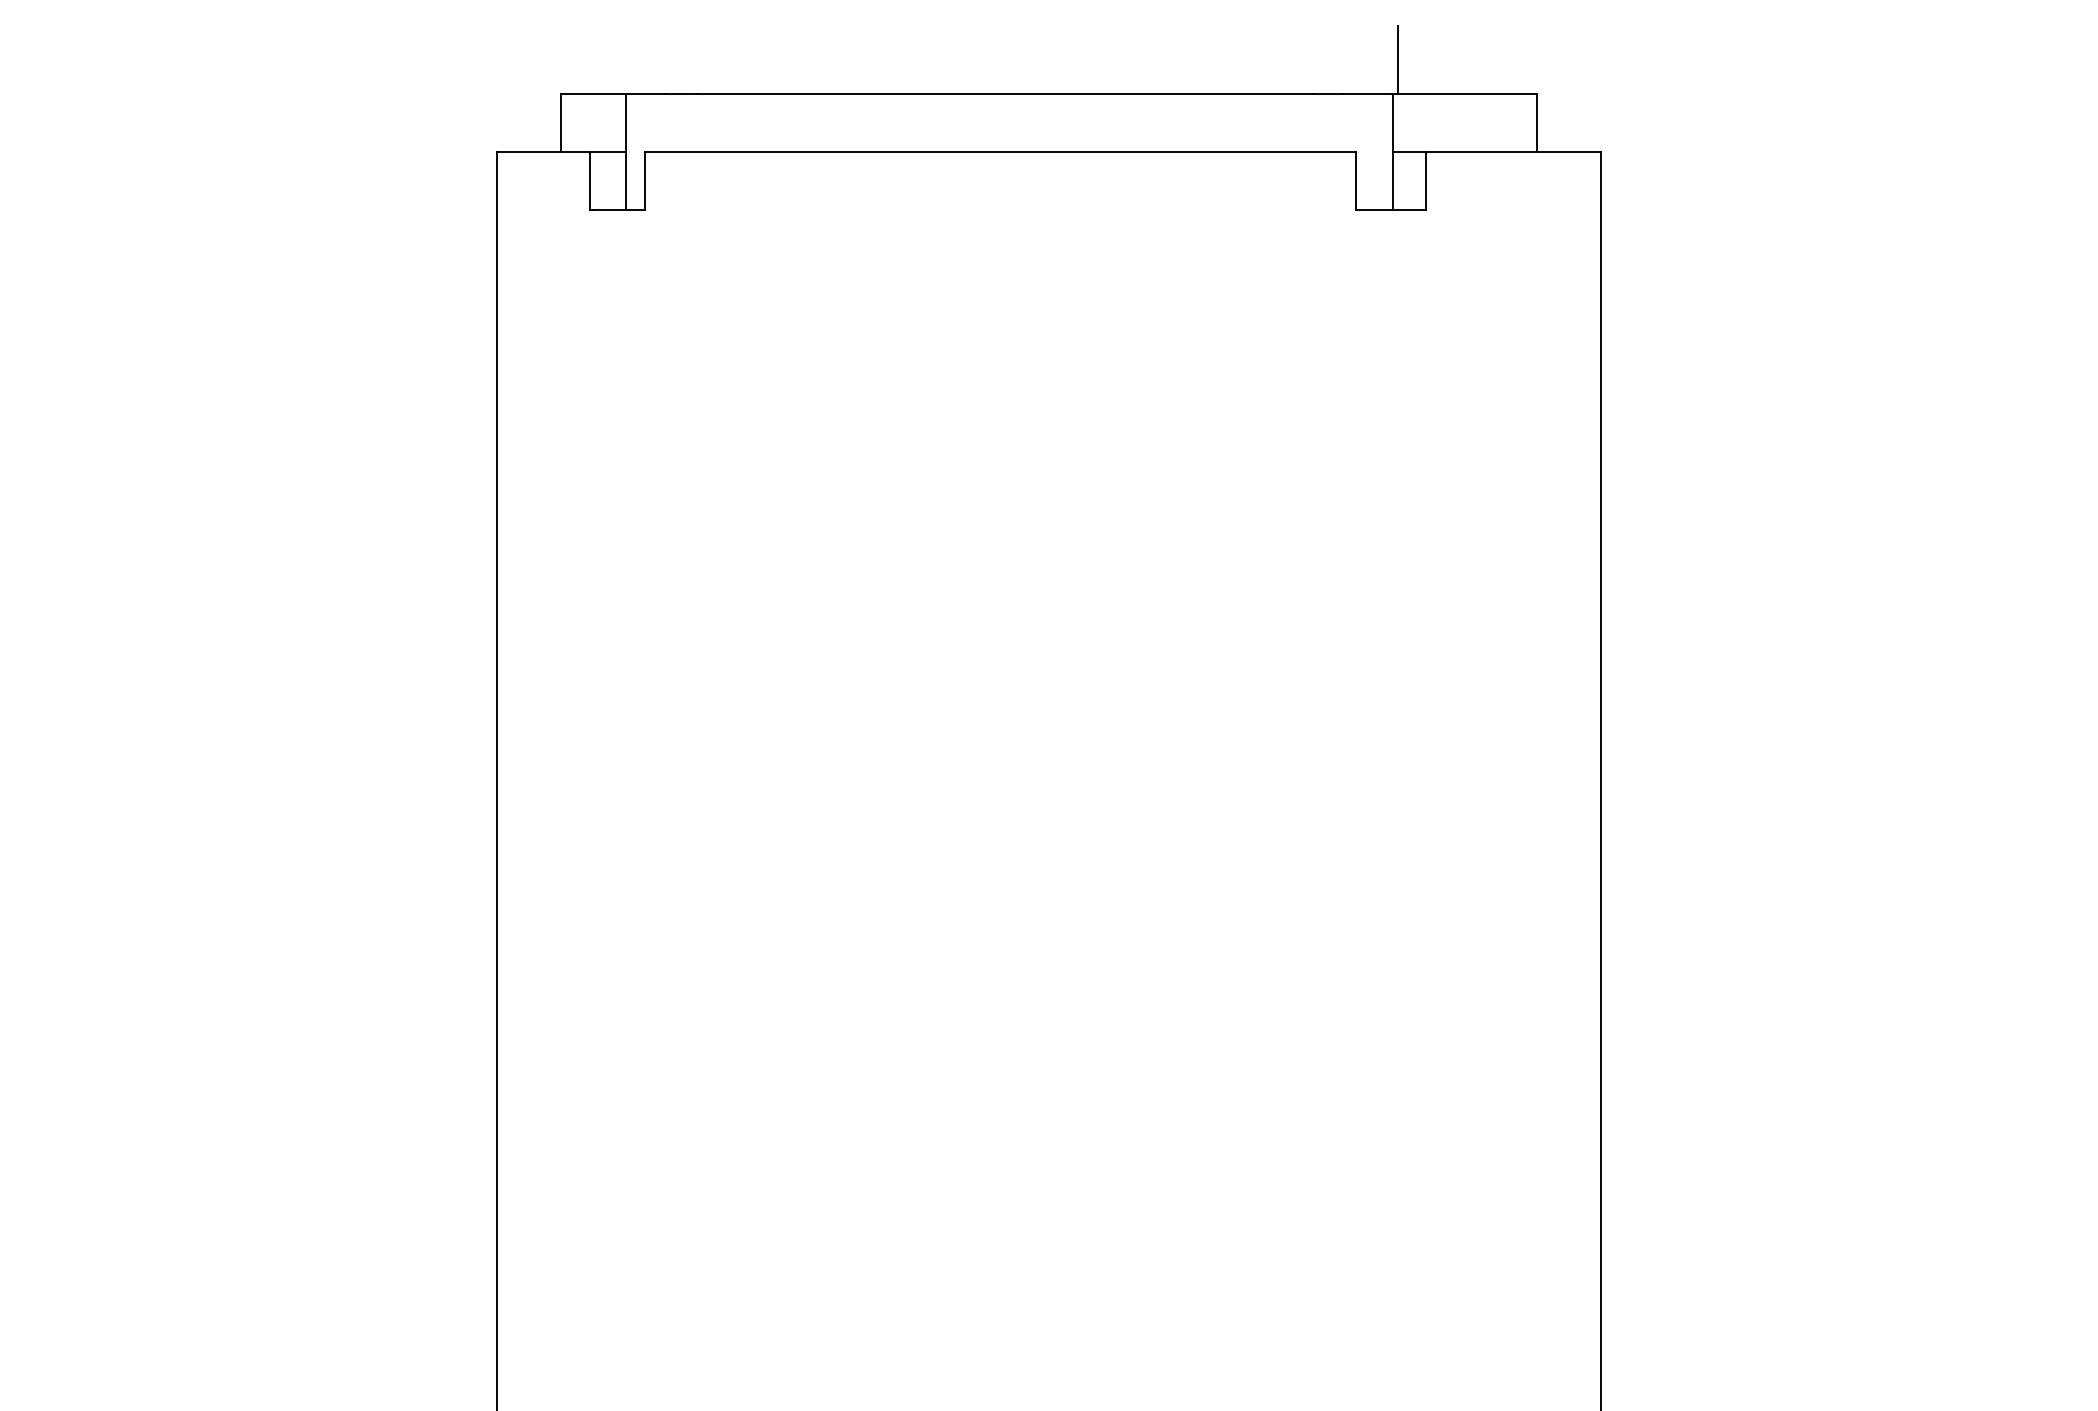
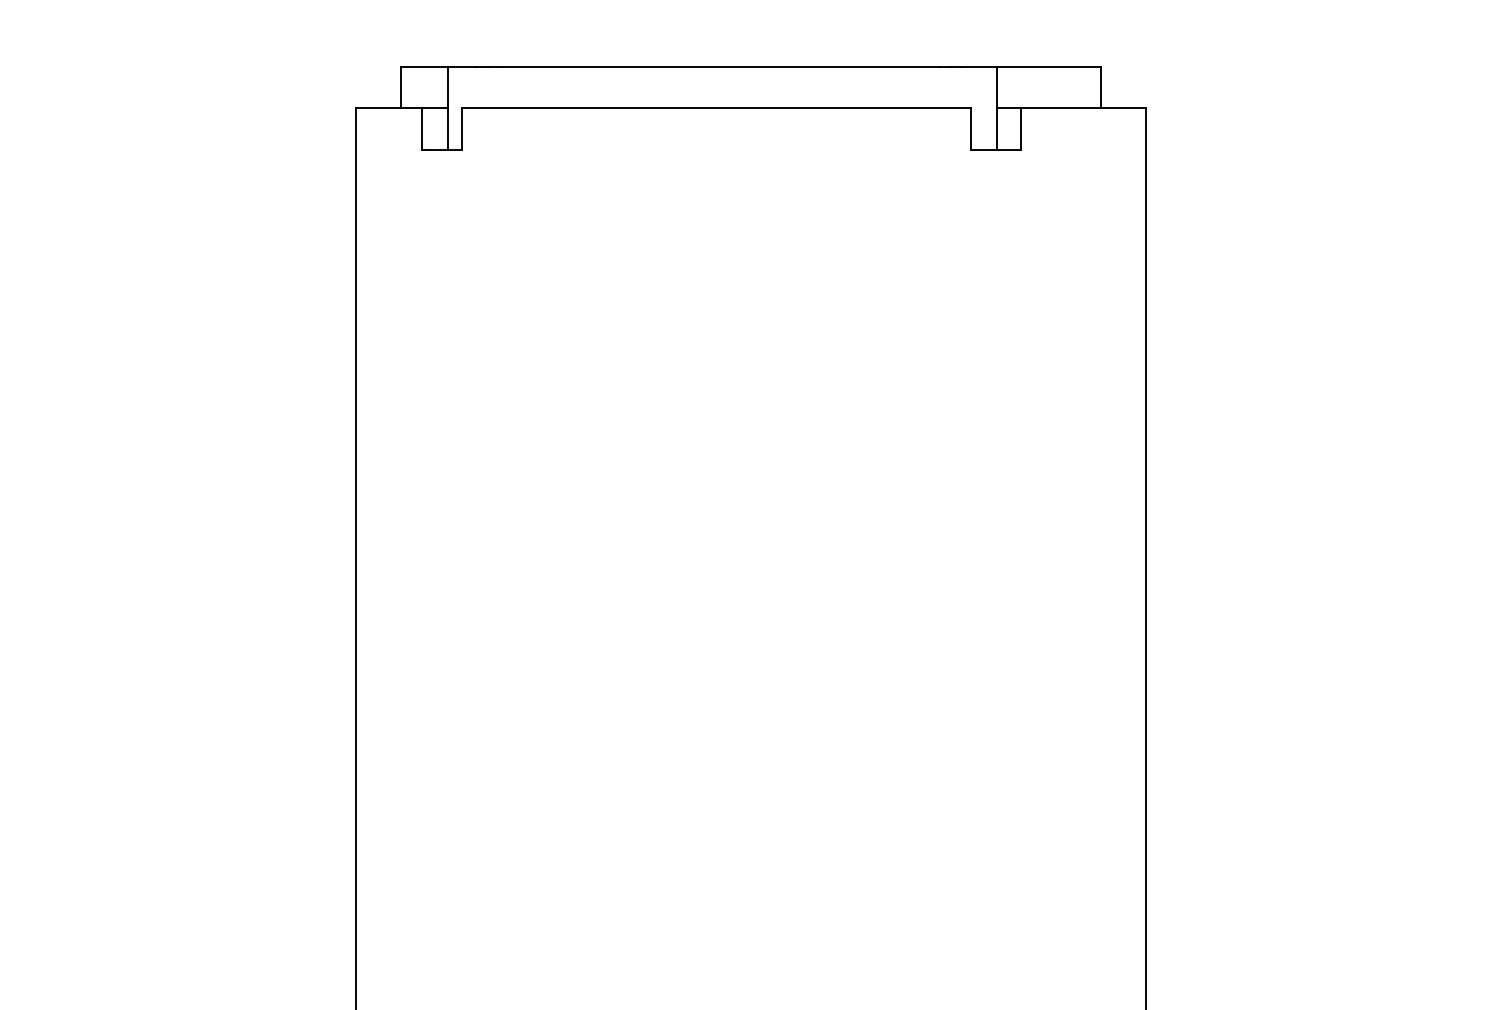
line: (1397, 59) -> (1000, 42), removed

